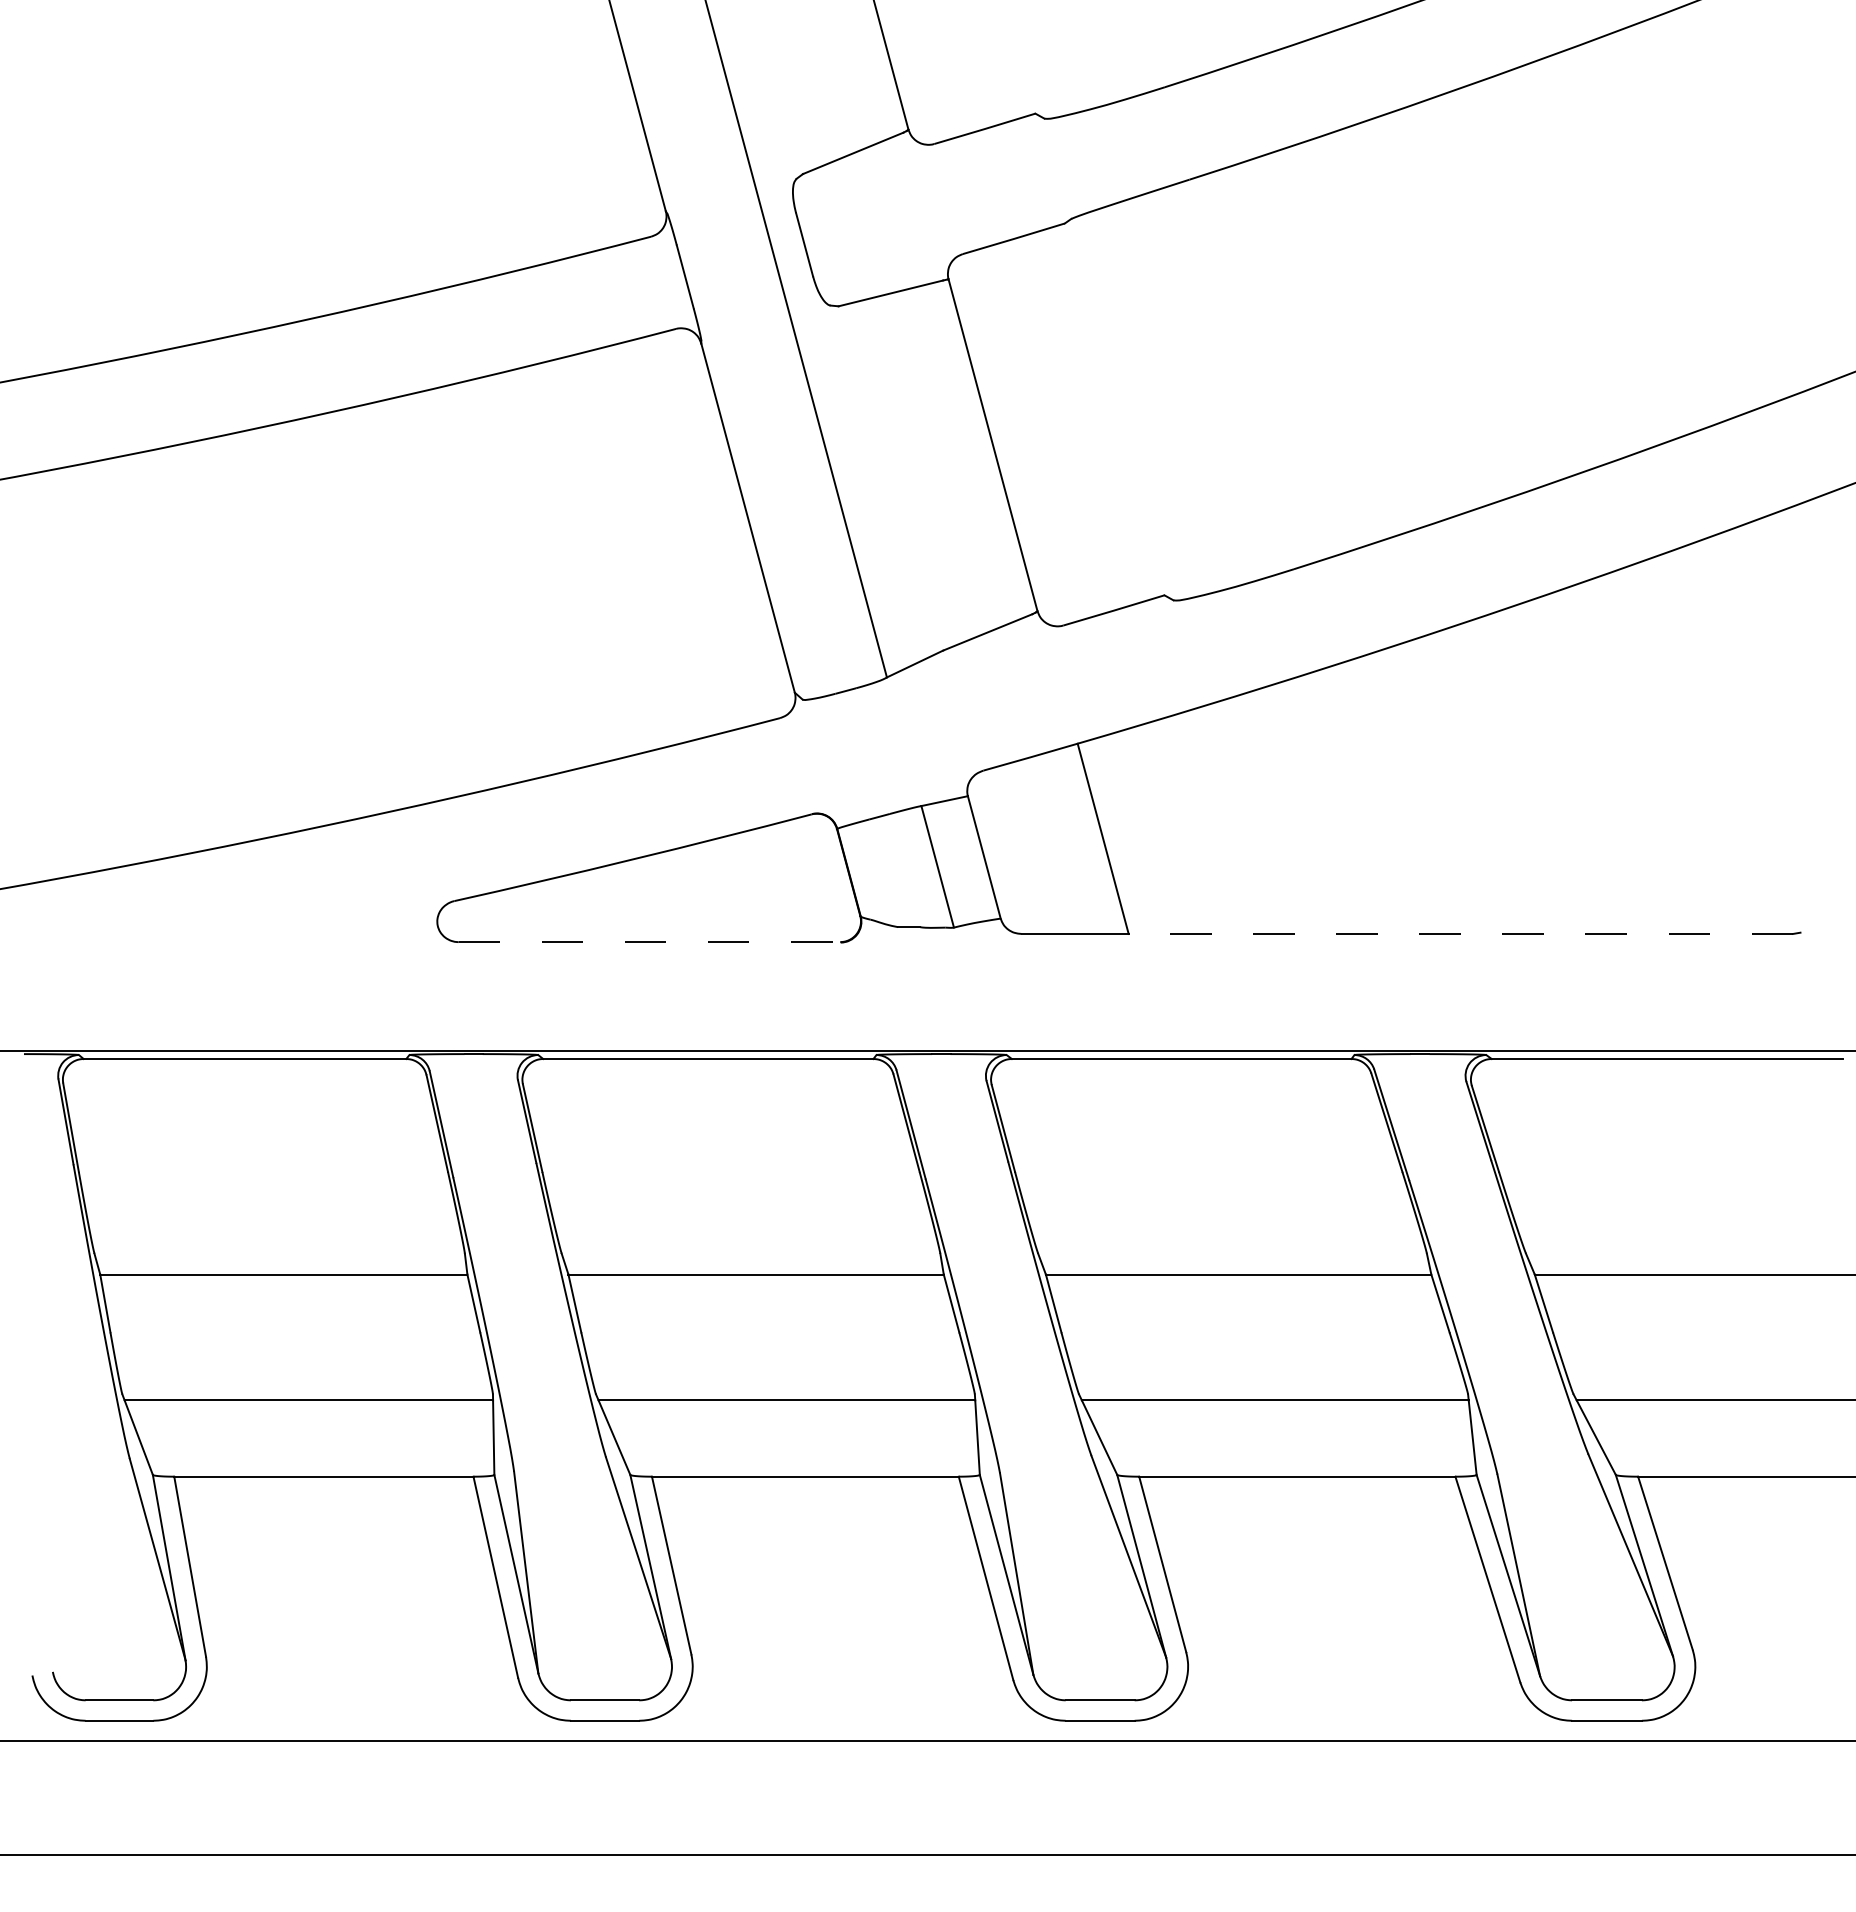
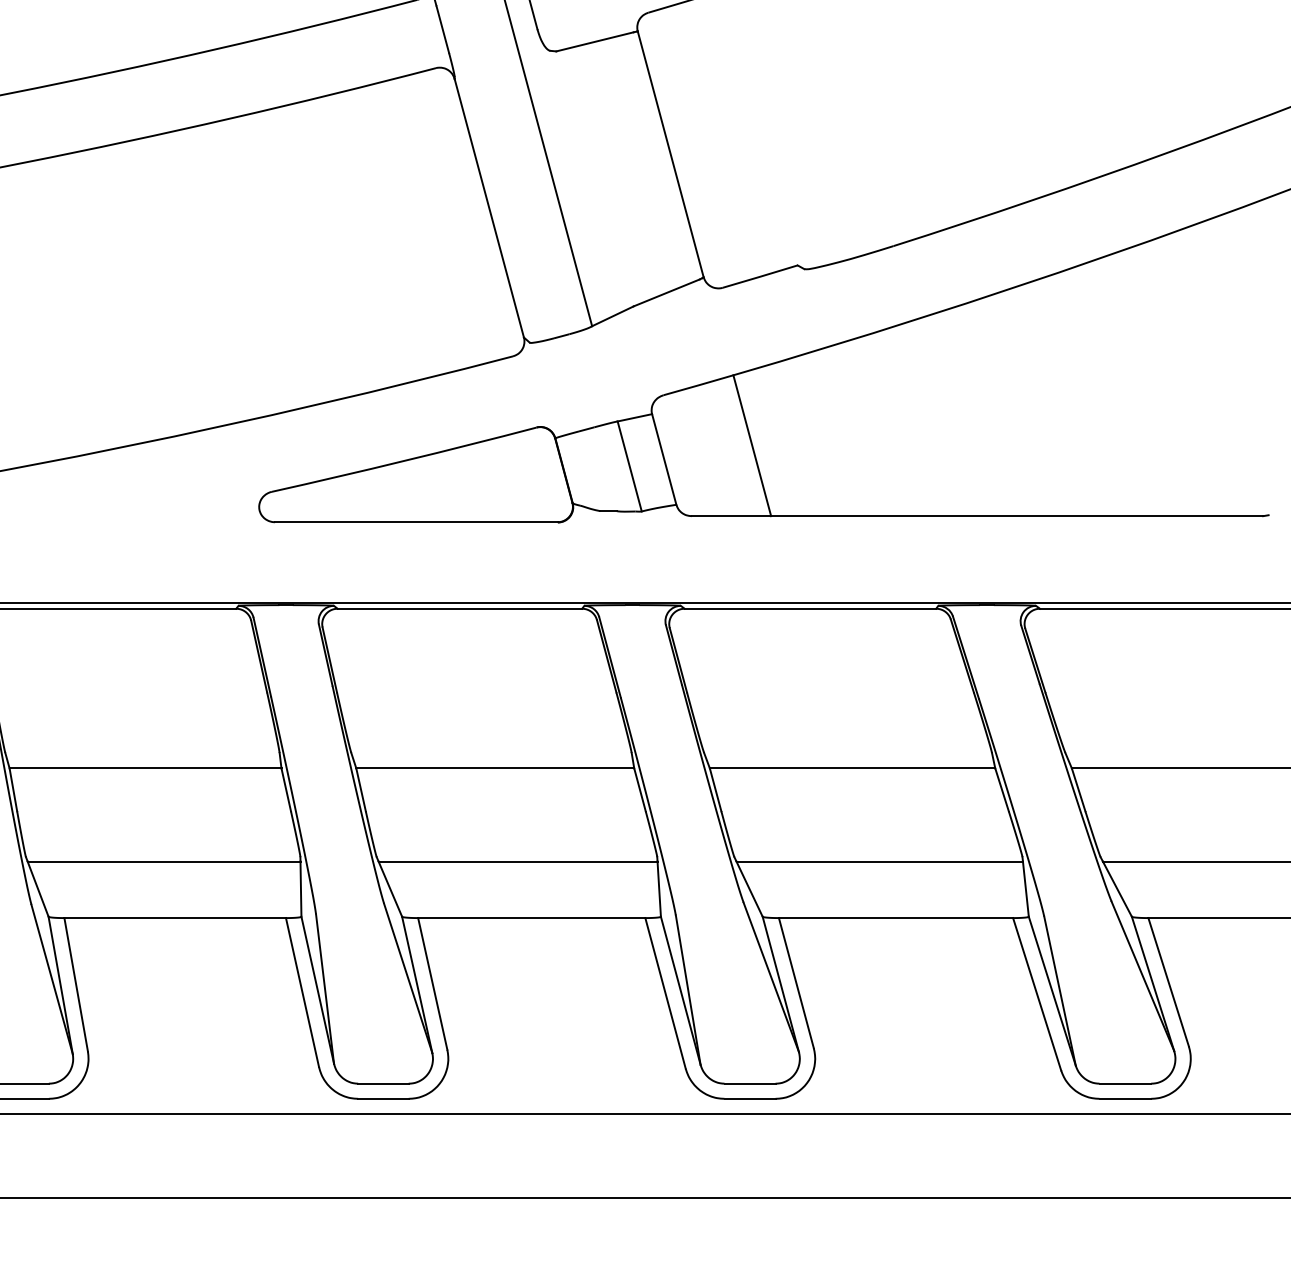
line: (1460, 933) -> (1016, 515), dashed -> solid
line: (649, 942) -> (416, 522), dashed -> solid

